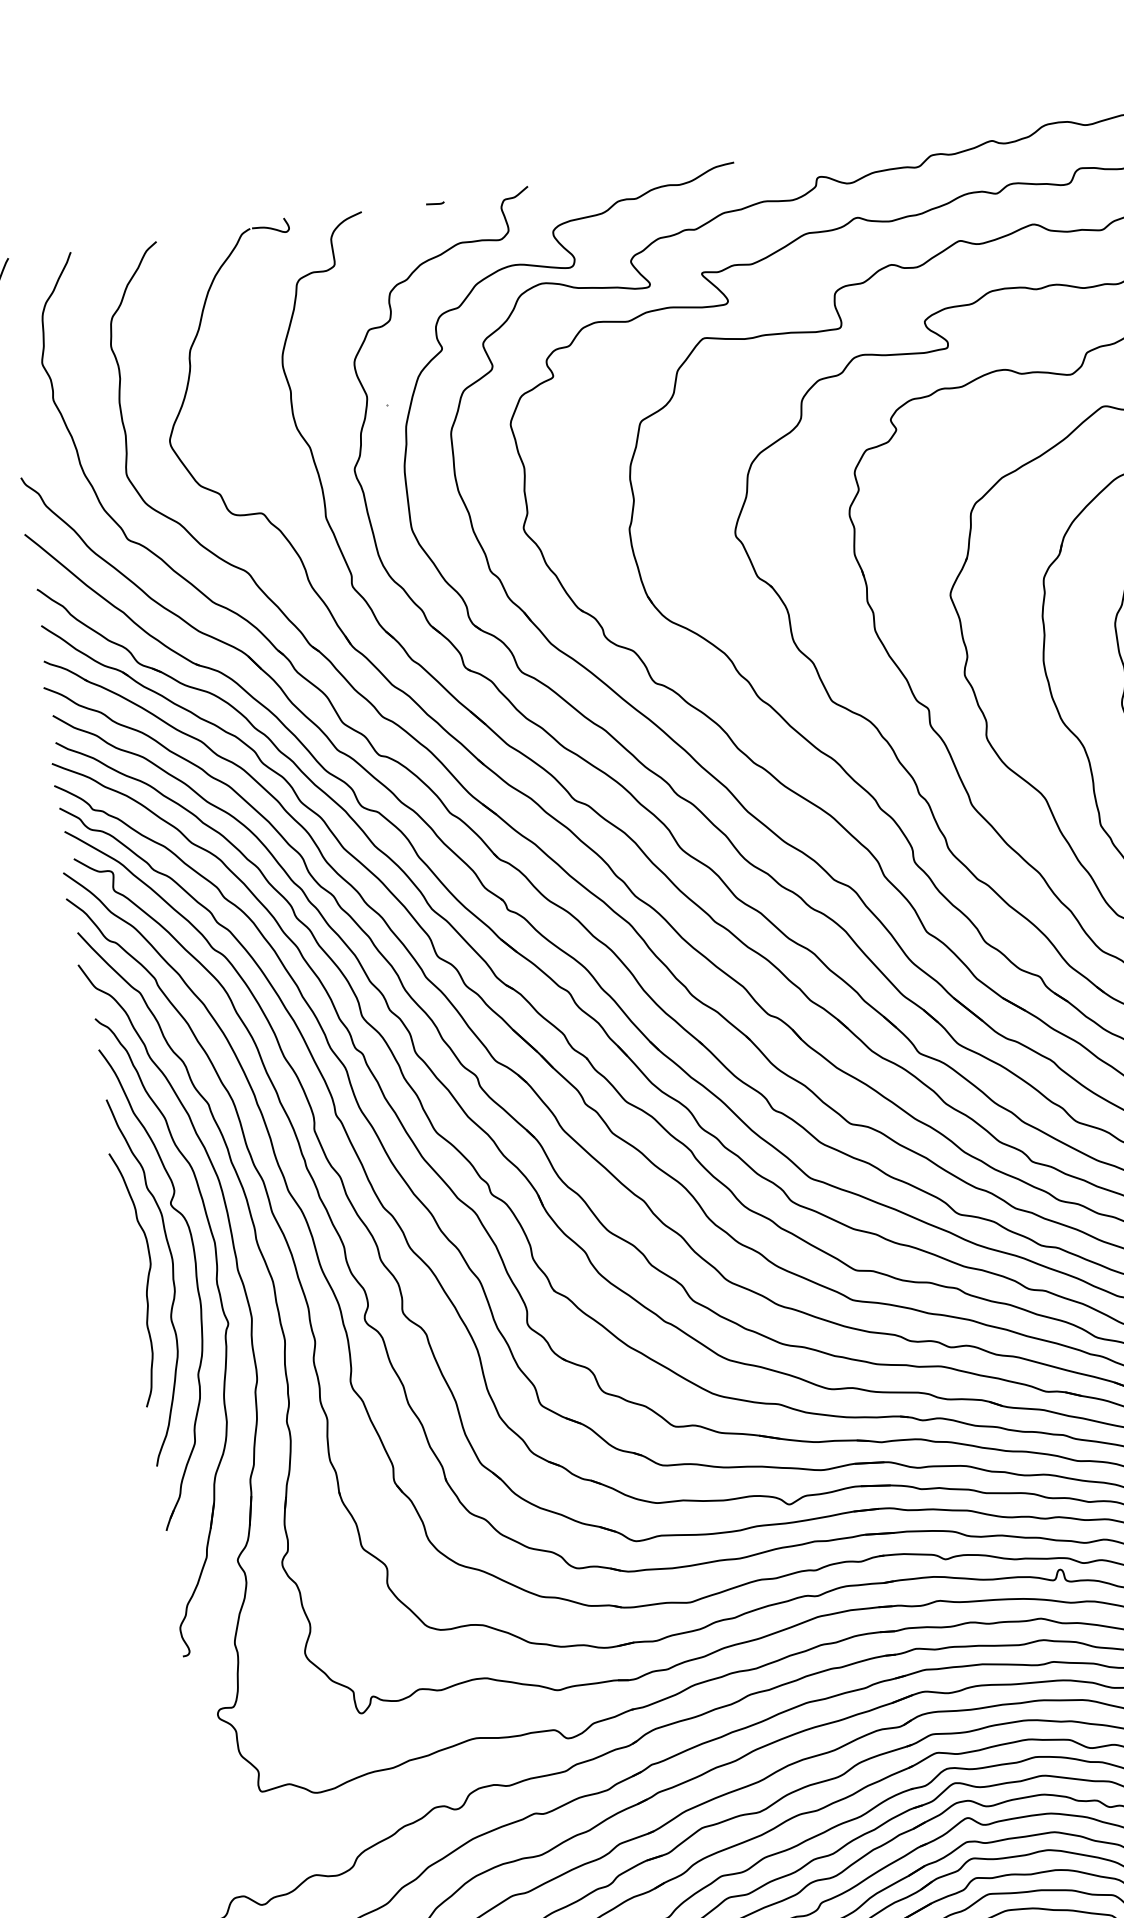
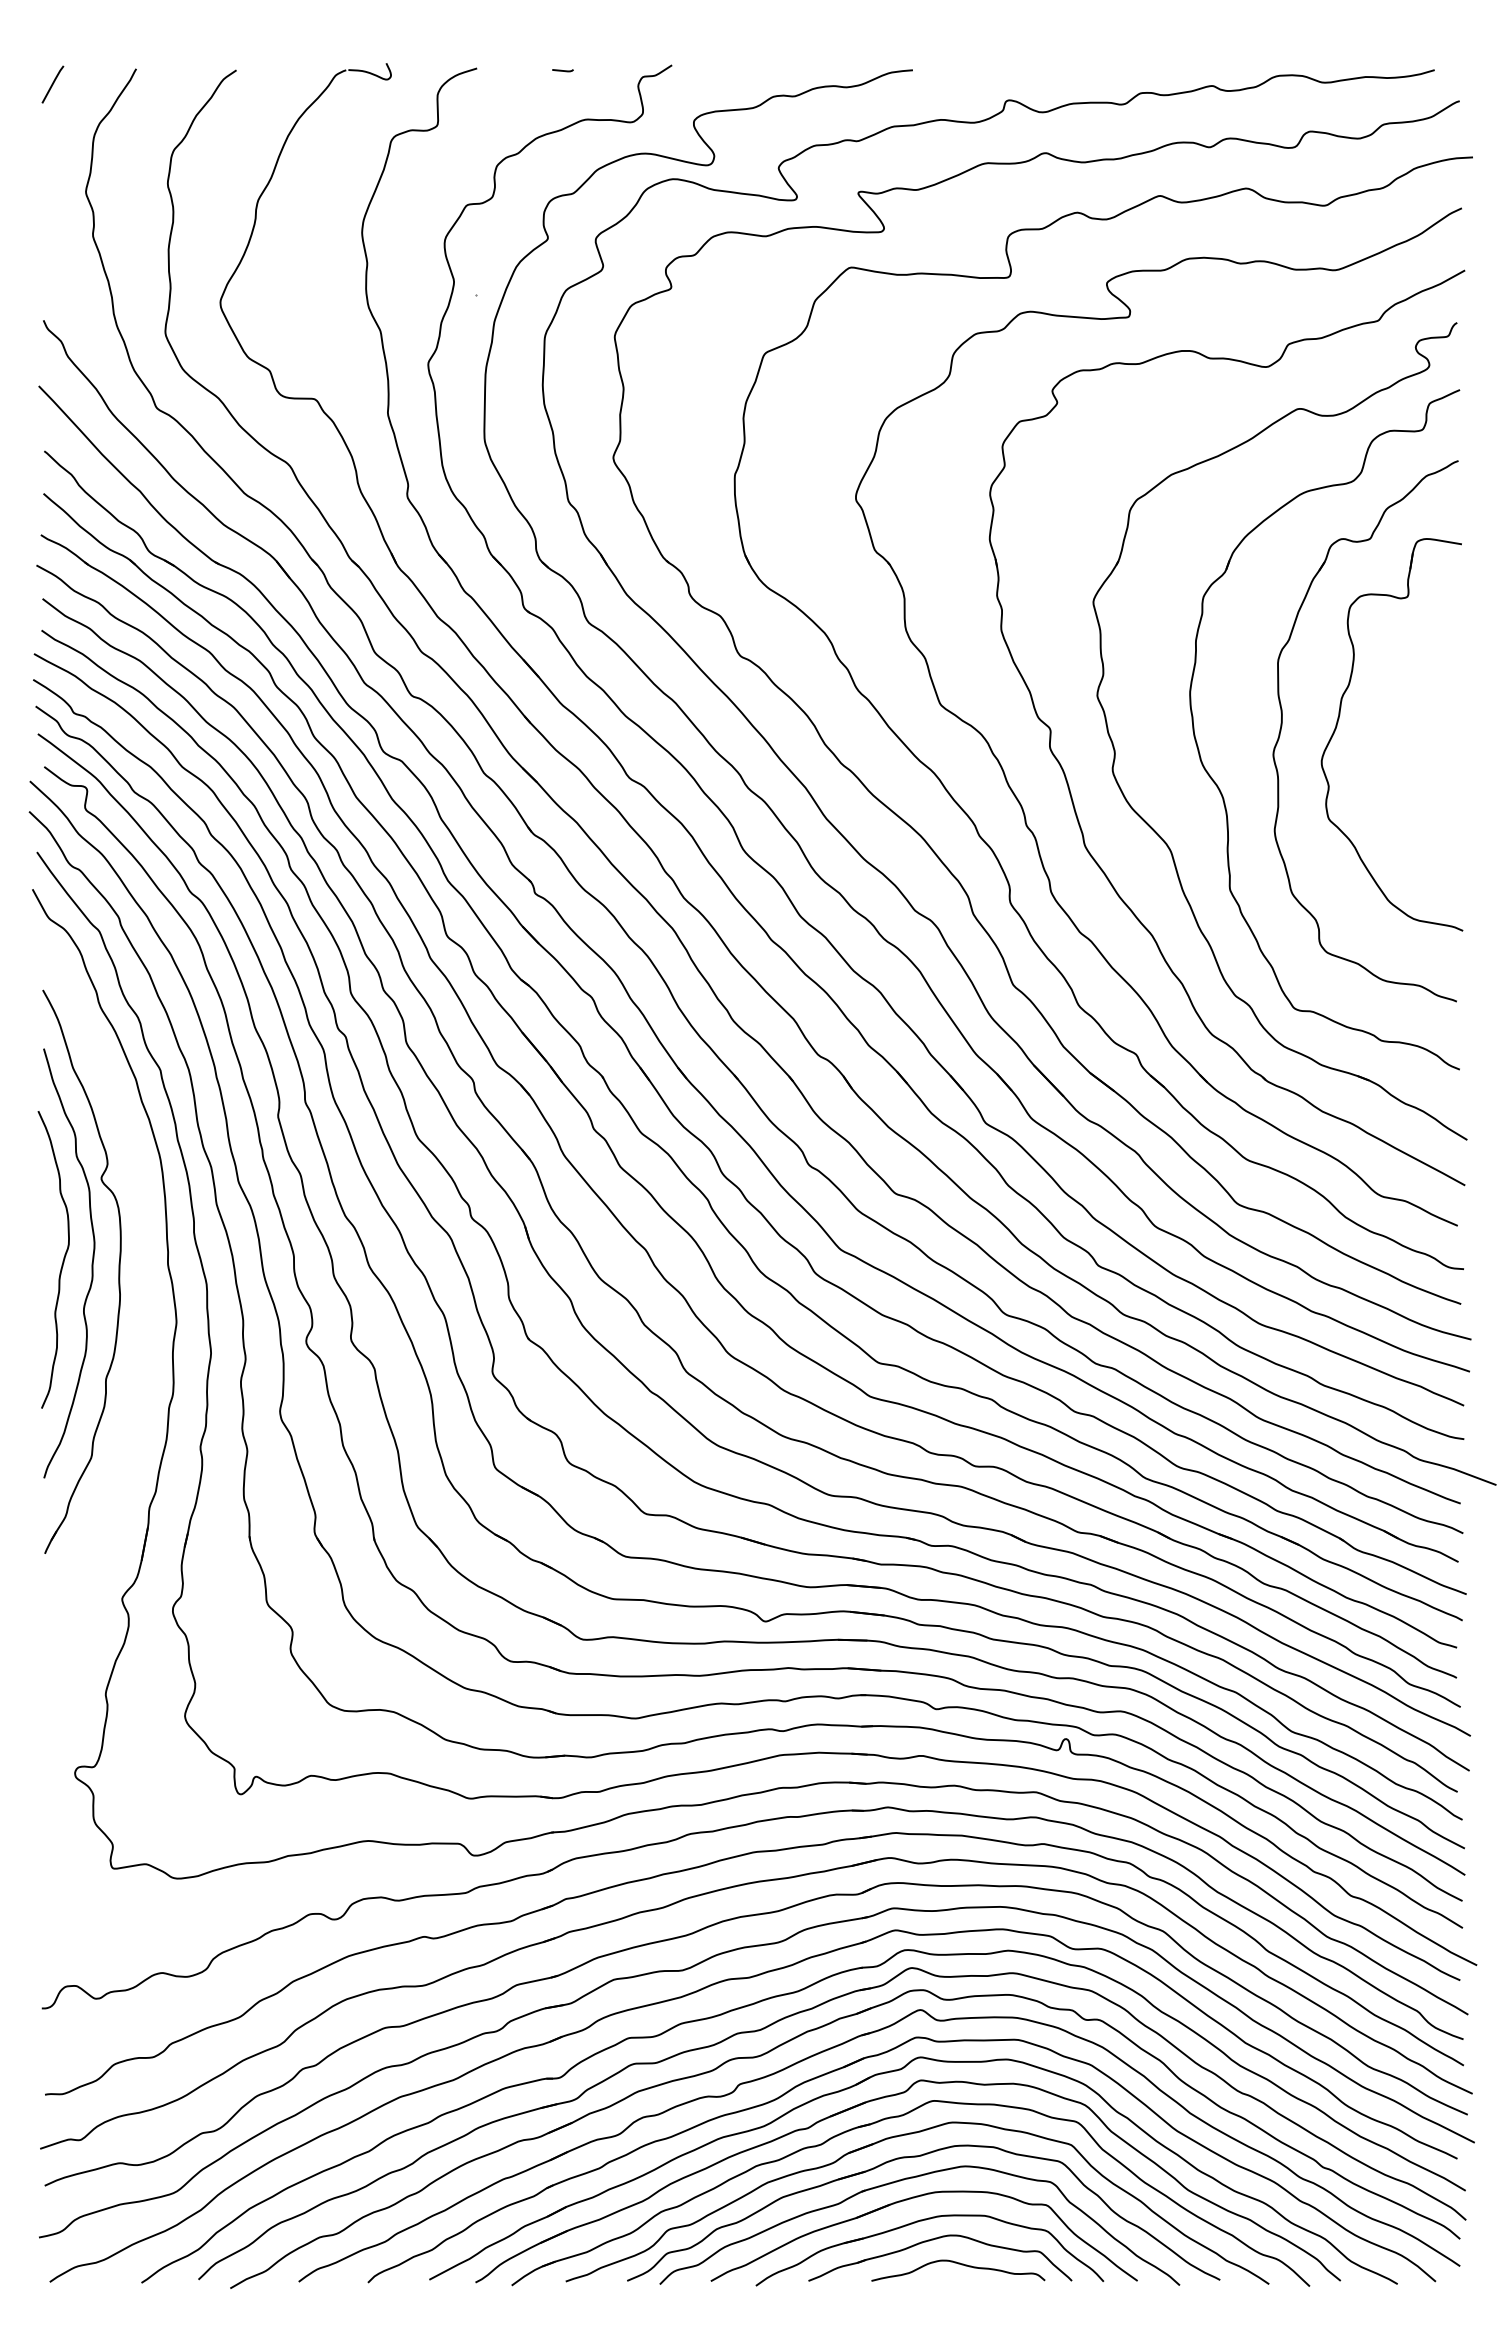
part: (224, 1335) -> (142, 1338), removed

